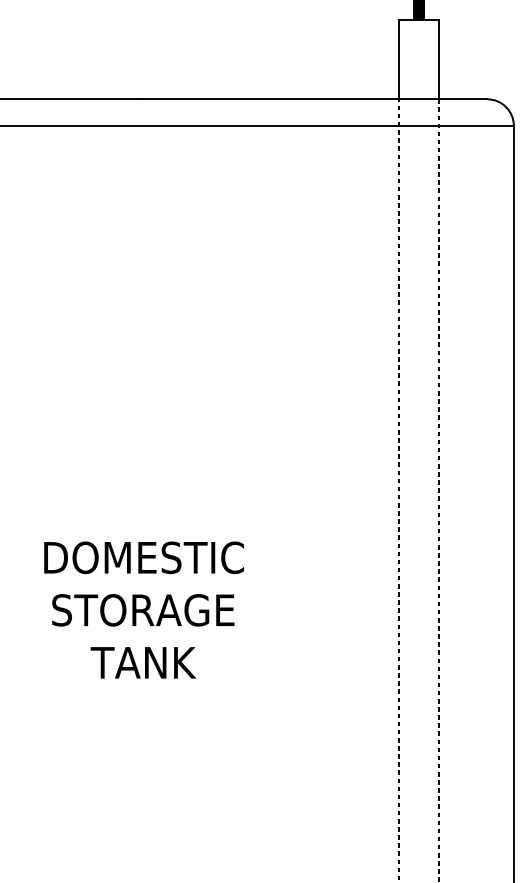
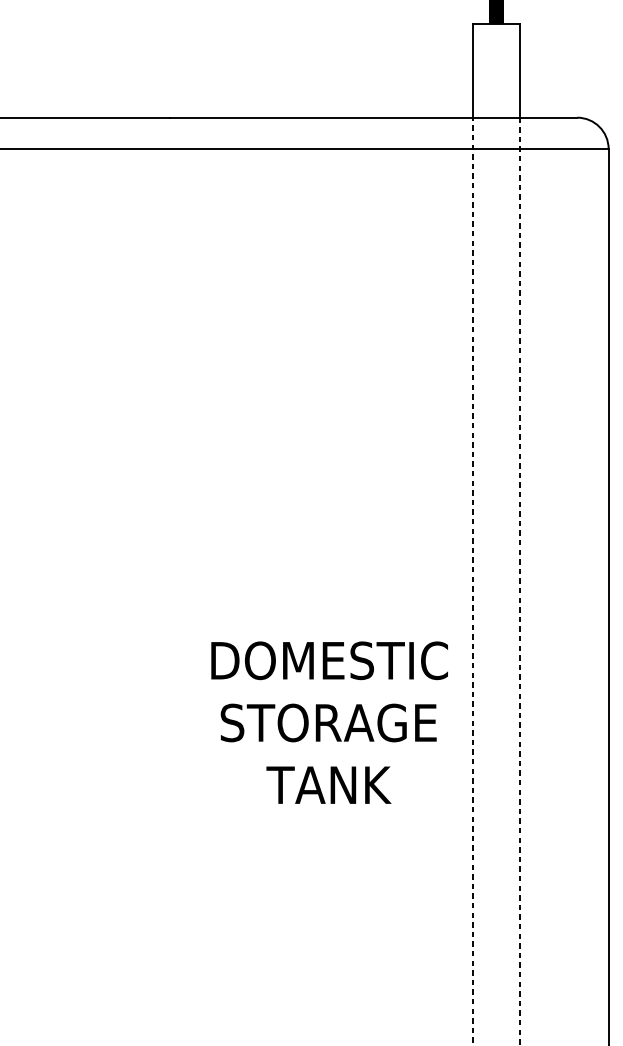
text: (143, 609) -> (329, 722), moved

